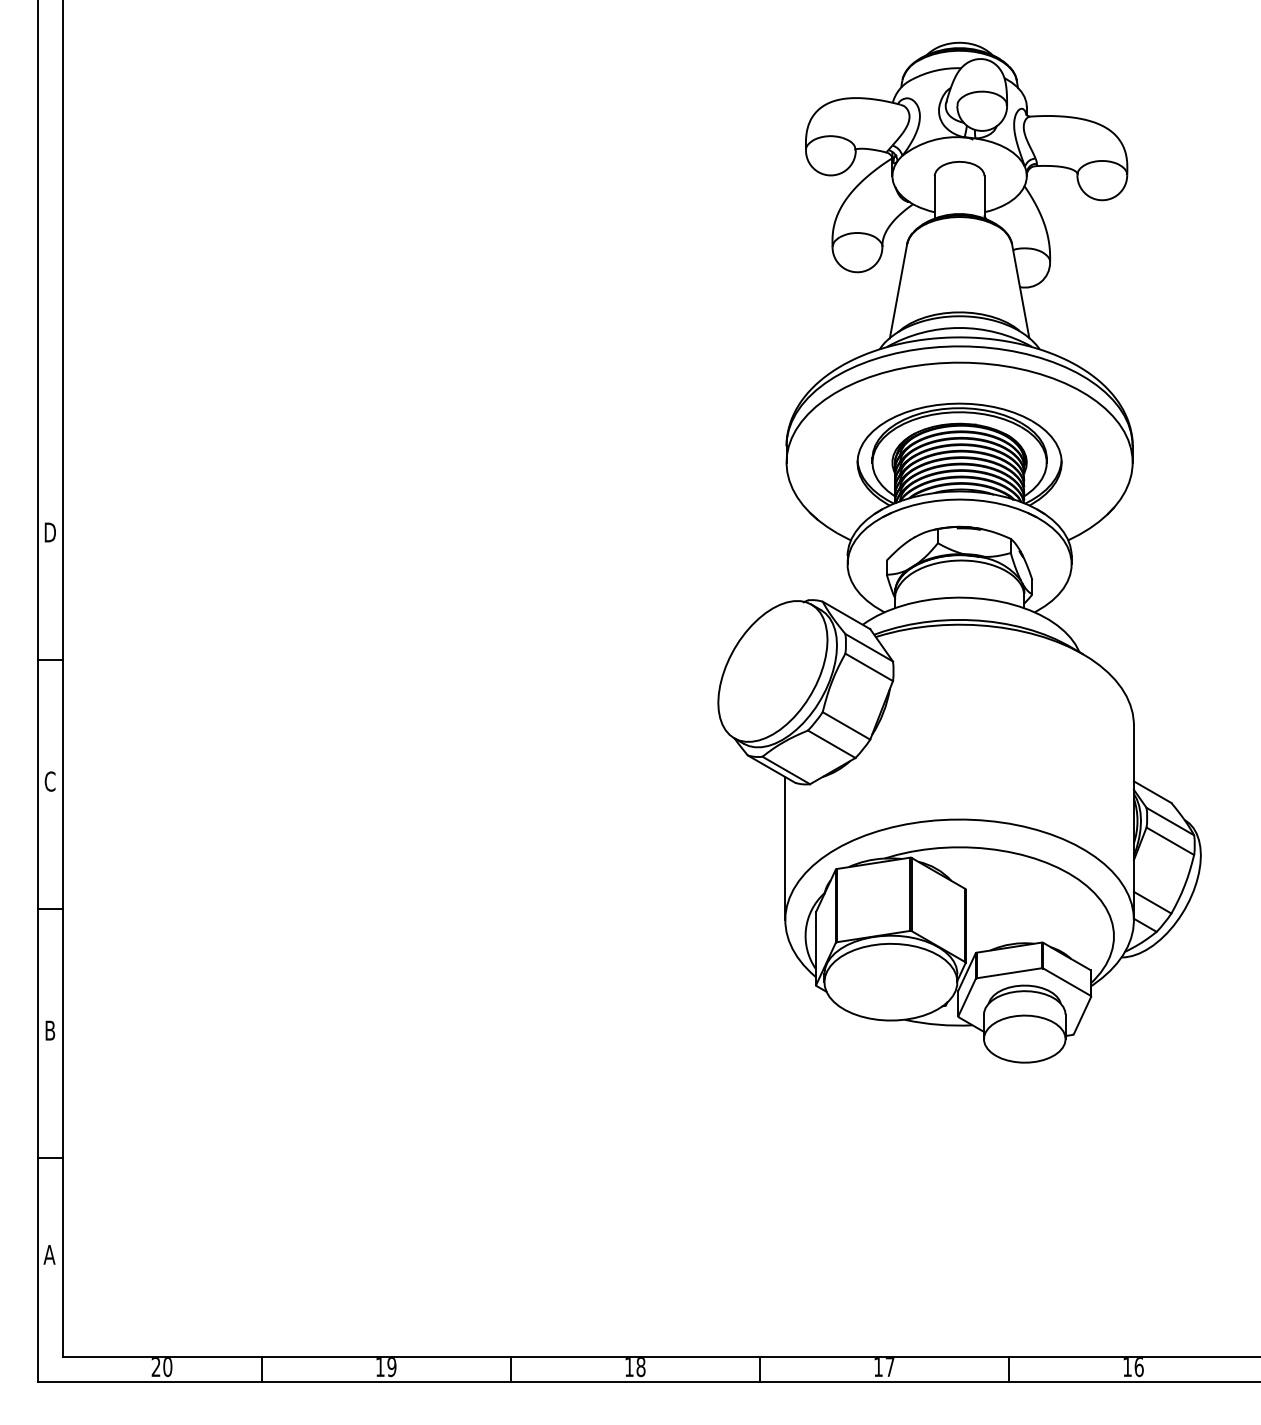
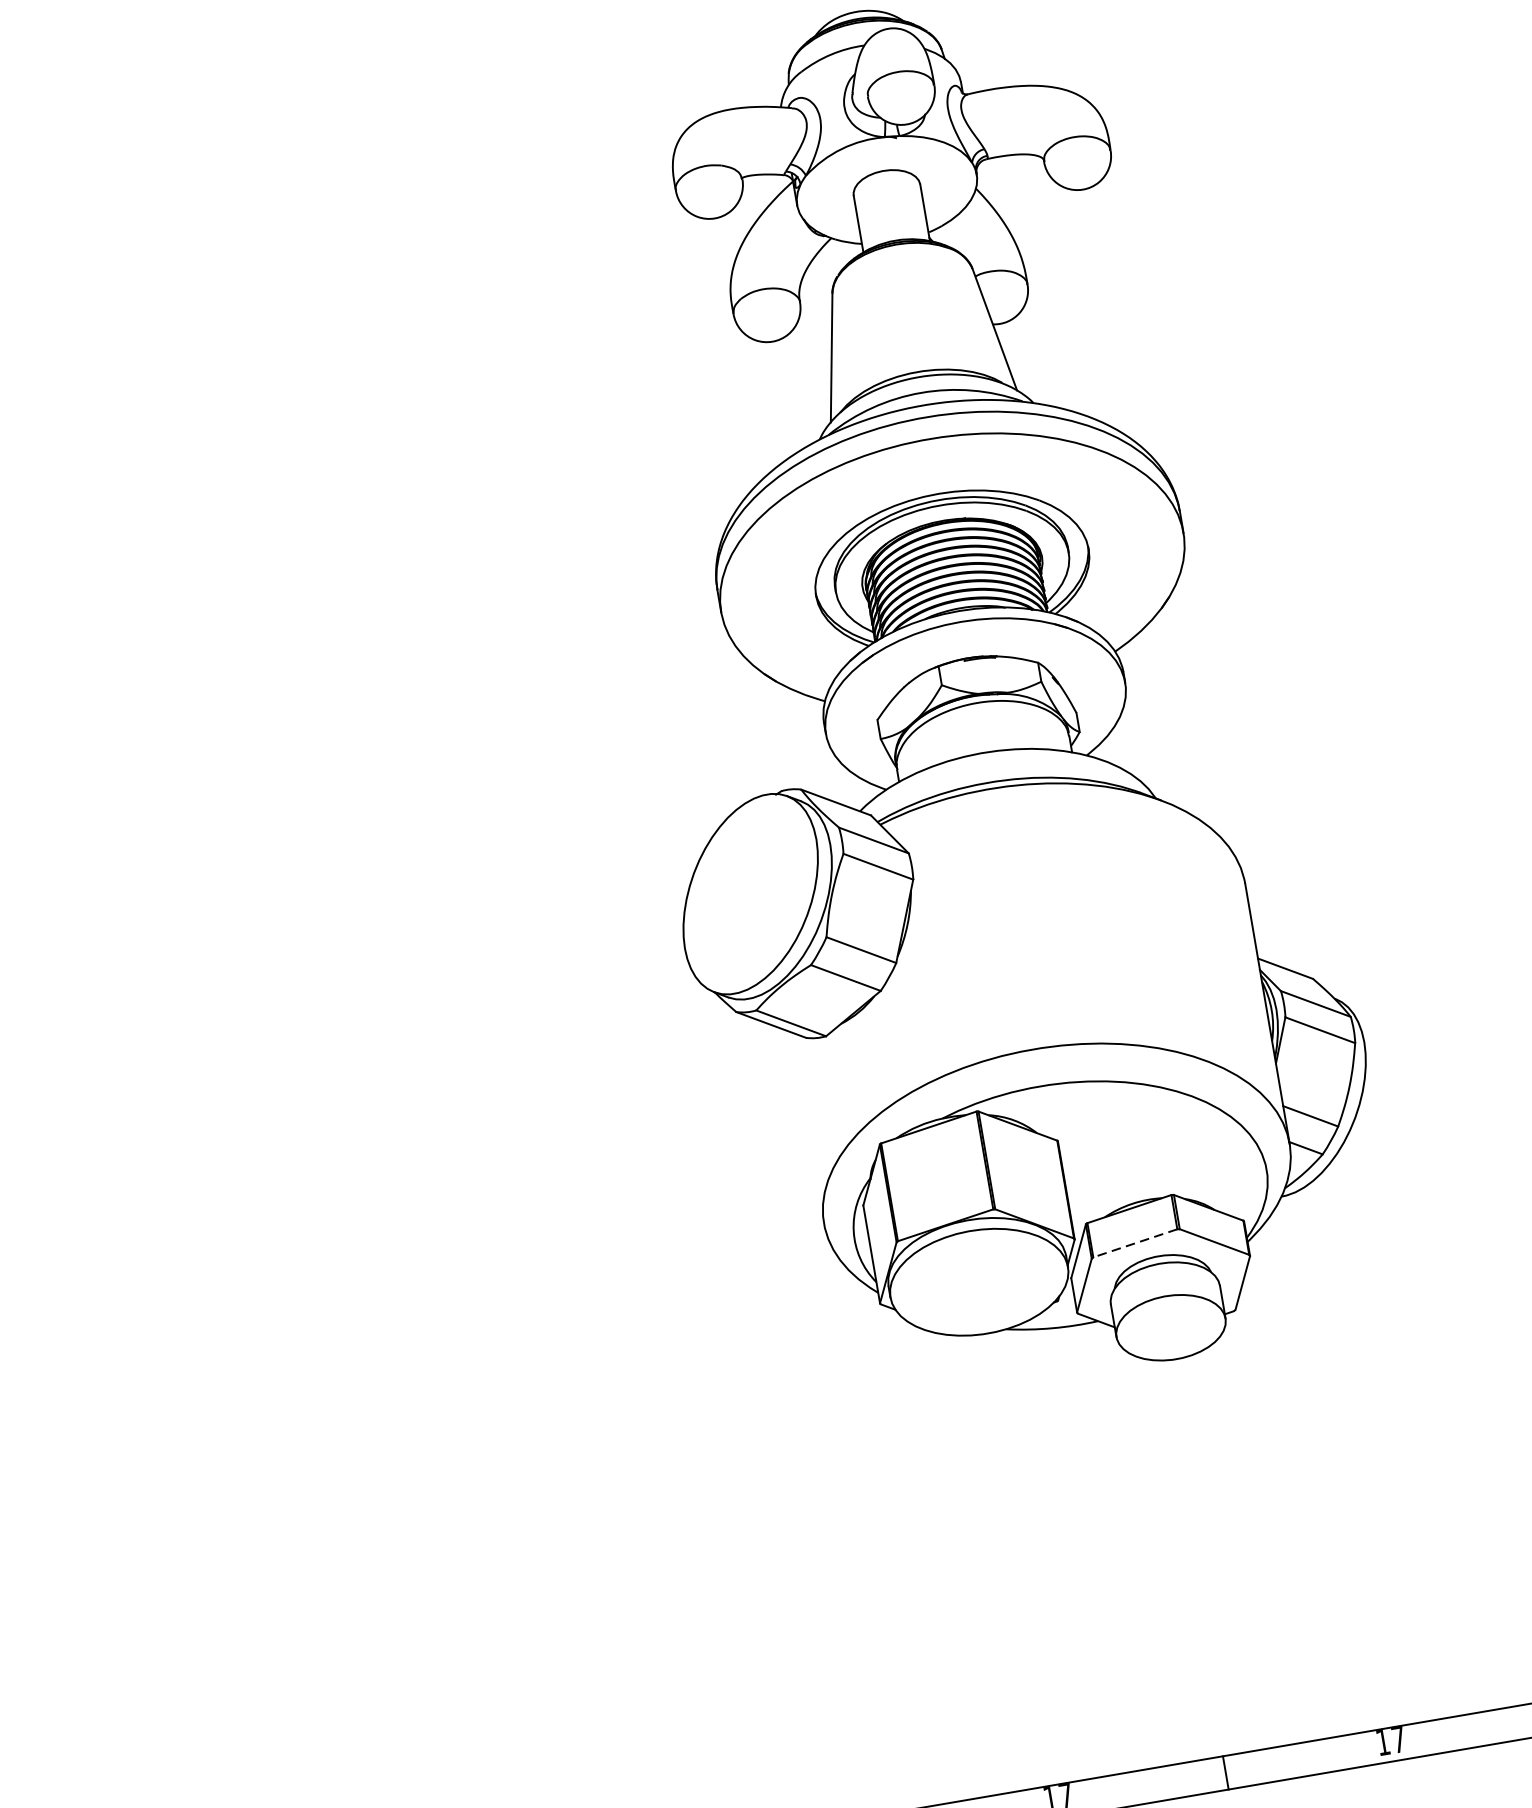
line: (785, 848) -> (807, 1127), removed
line: (1009, 973) -> (1135, 1243), solid -> dashed
text: (1138, 1367) -> (1397, 1740), 16 -> 17

